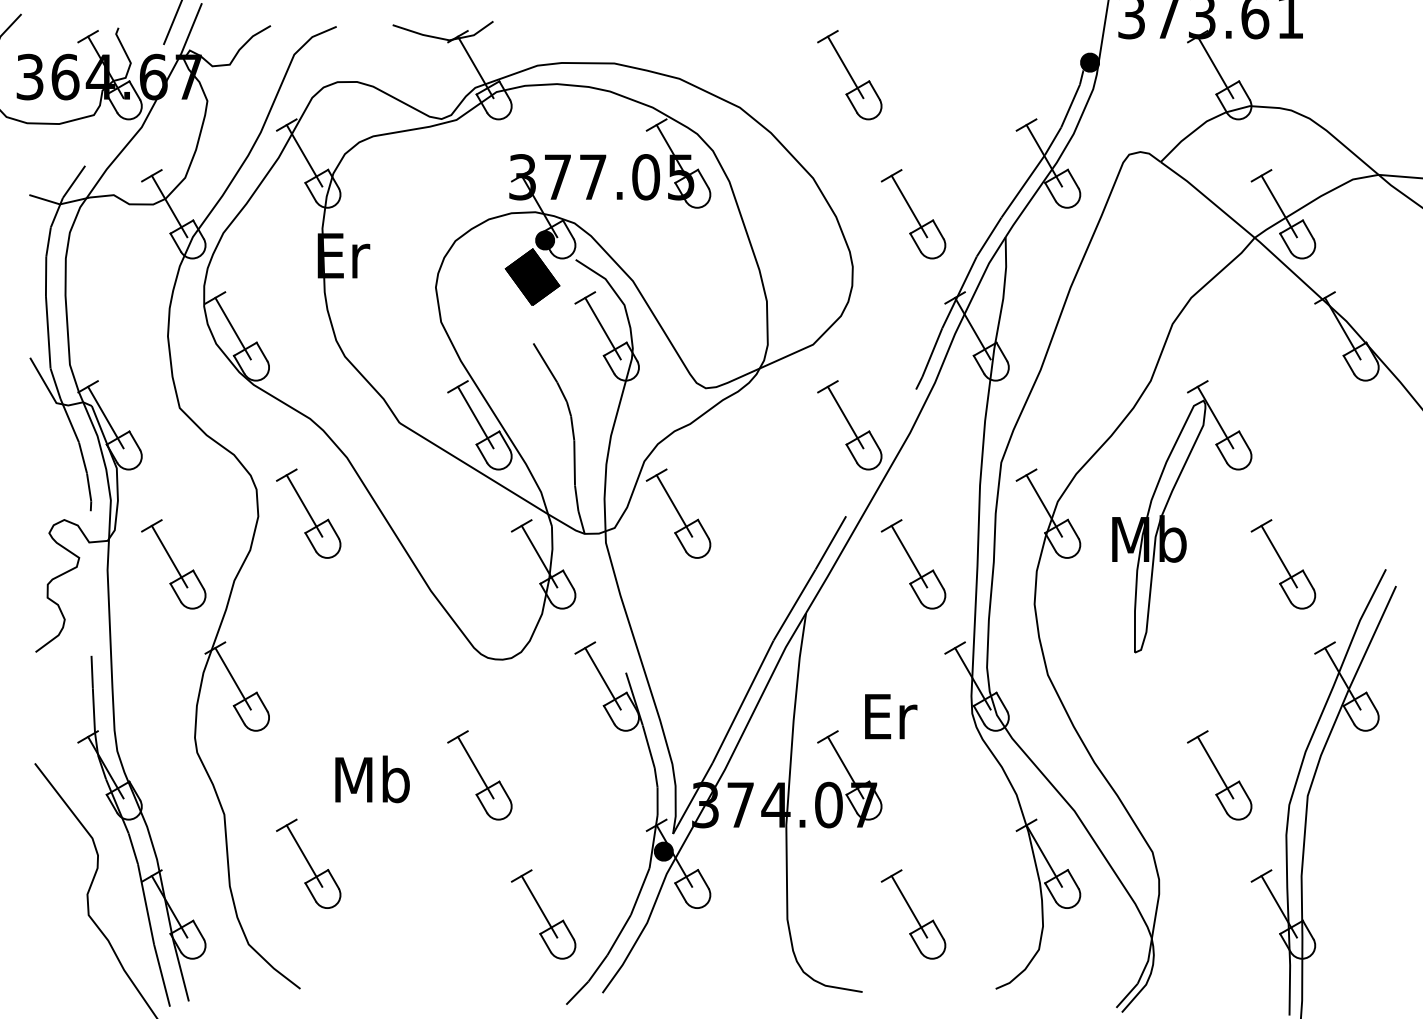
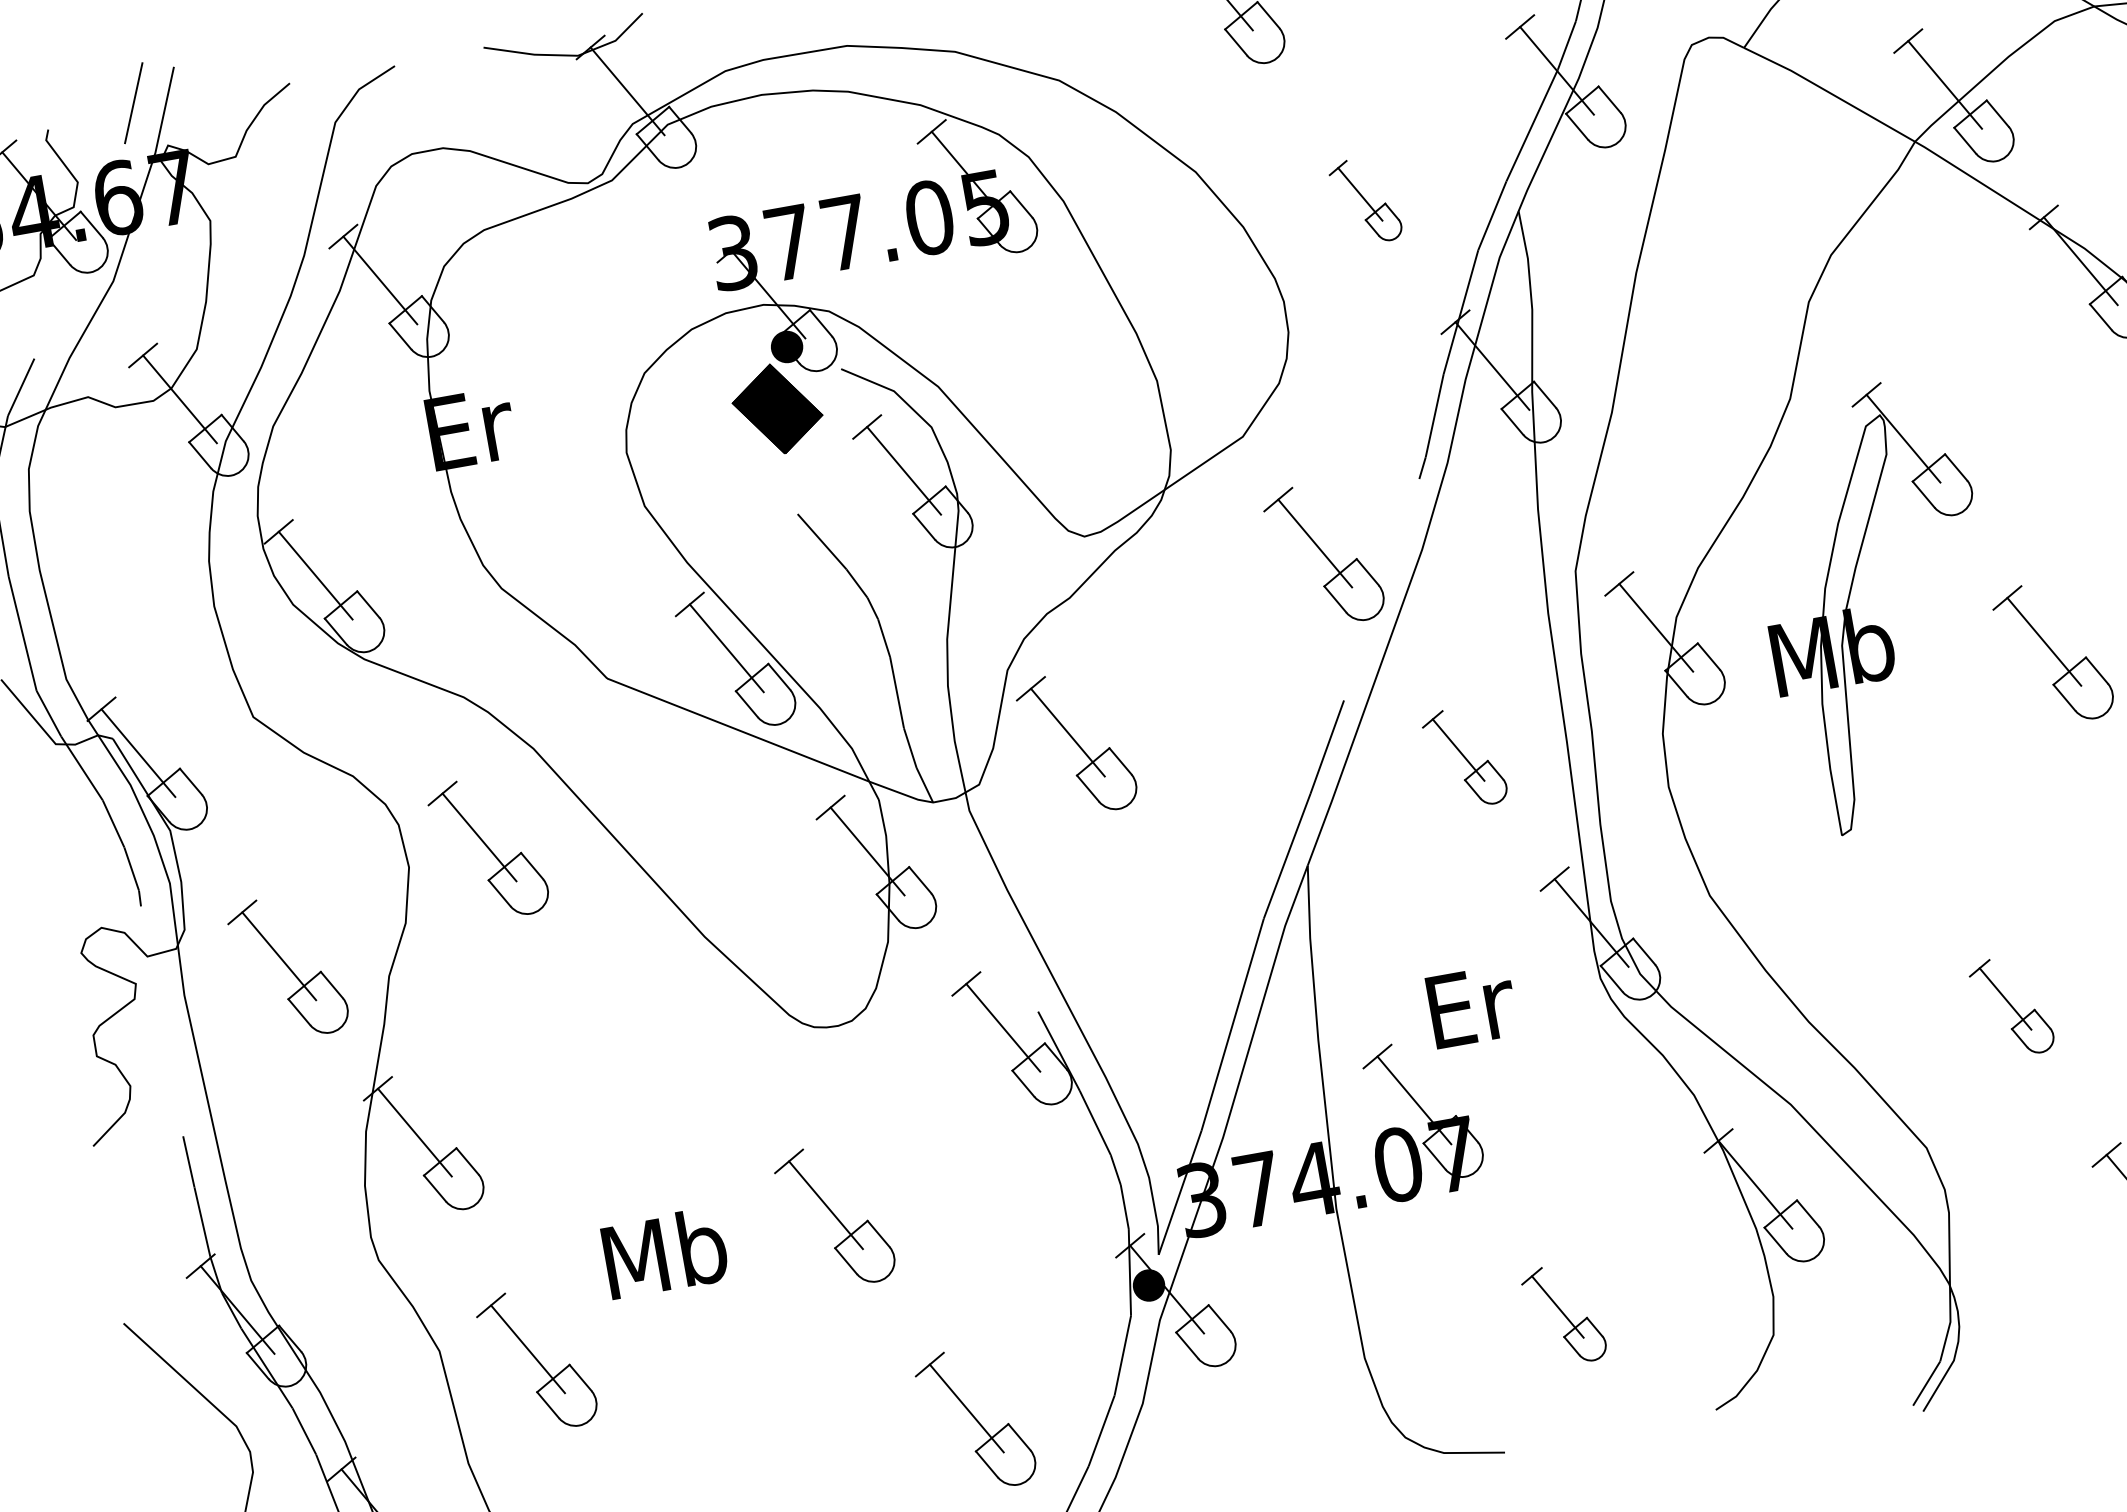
part: (913, 214) -> (1365, 201), size x0.6
part: (913, 564) -> (1464, 758), size x0.7
part: (1219, 775) -> (2011, 1006), size x0.7
part: (308, 863) -> (536, 1359), moved
part: (913, 914) -> (1563, 1314), size x0.7

